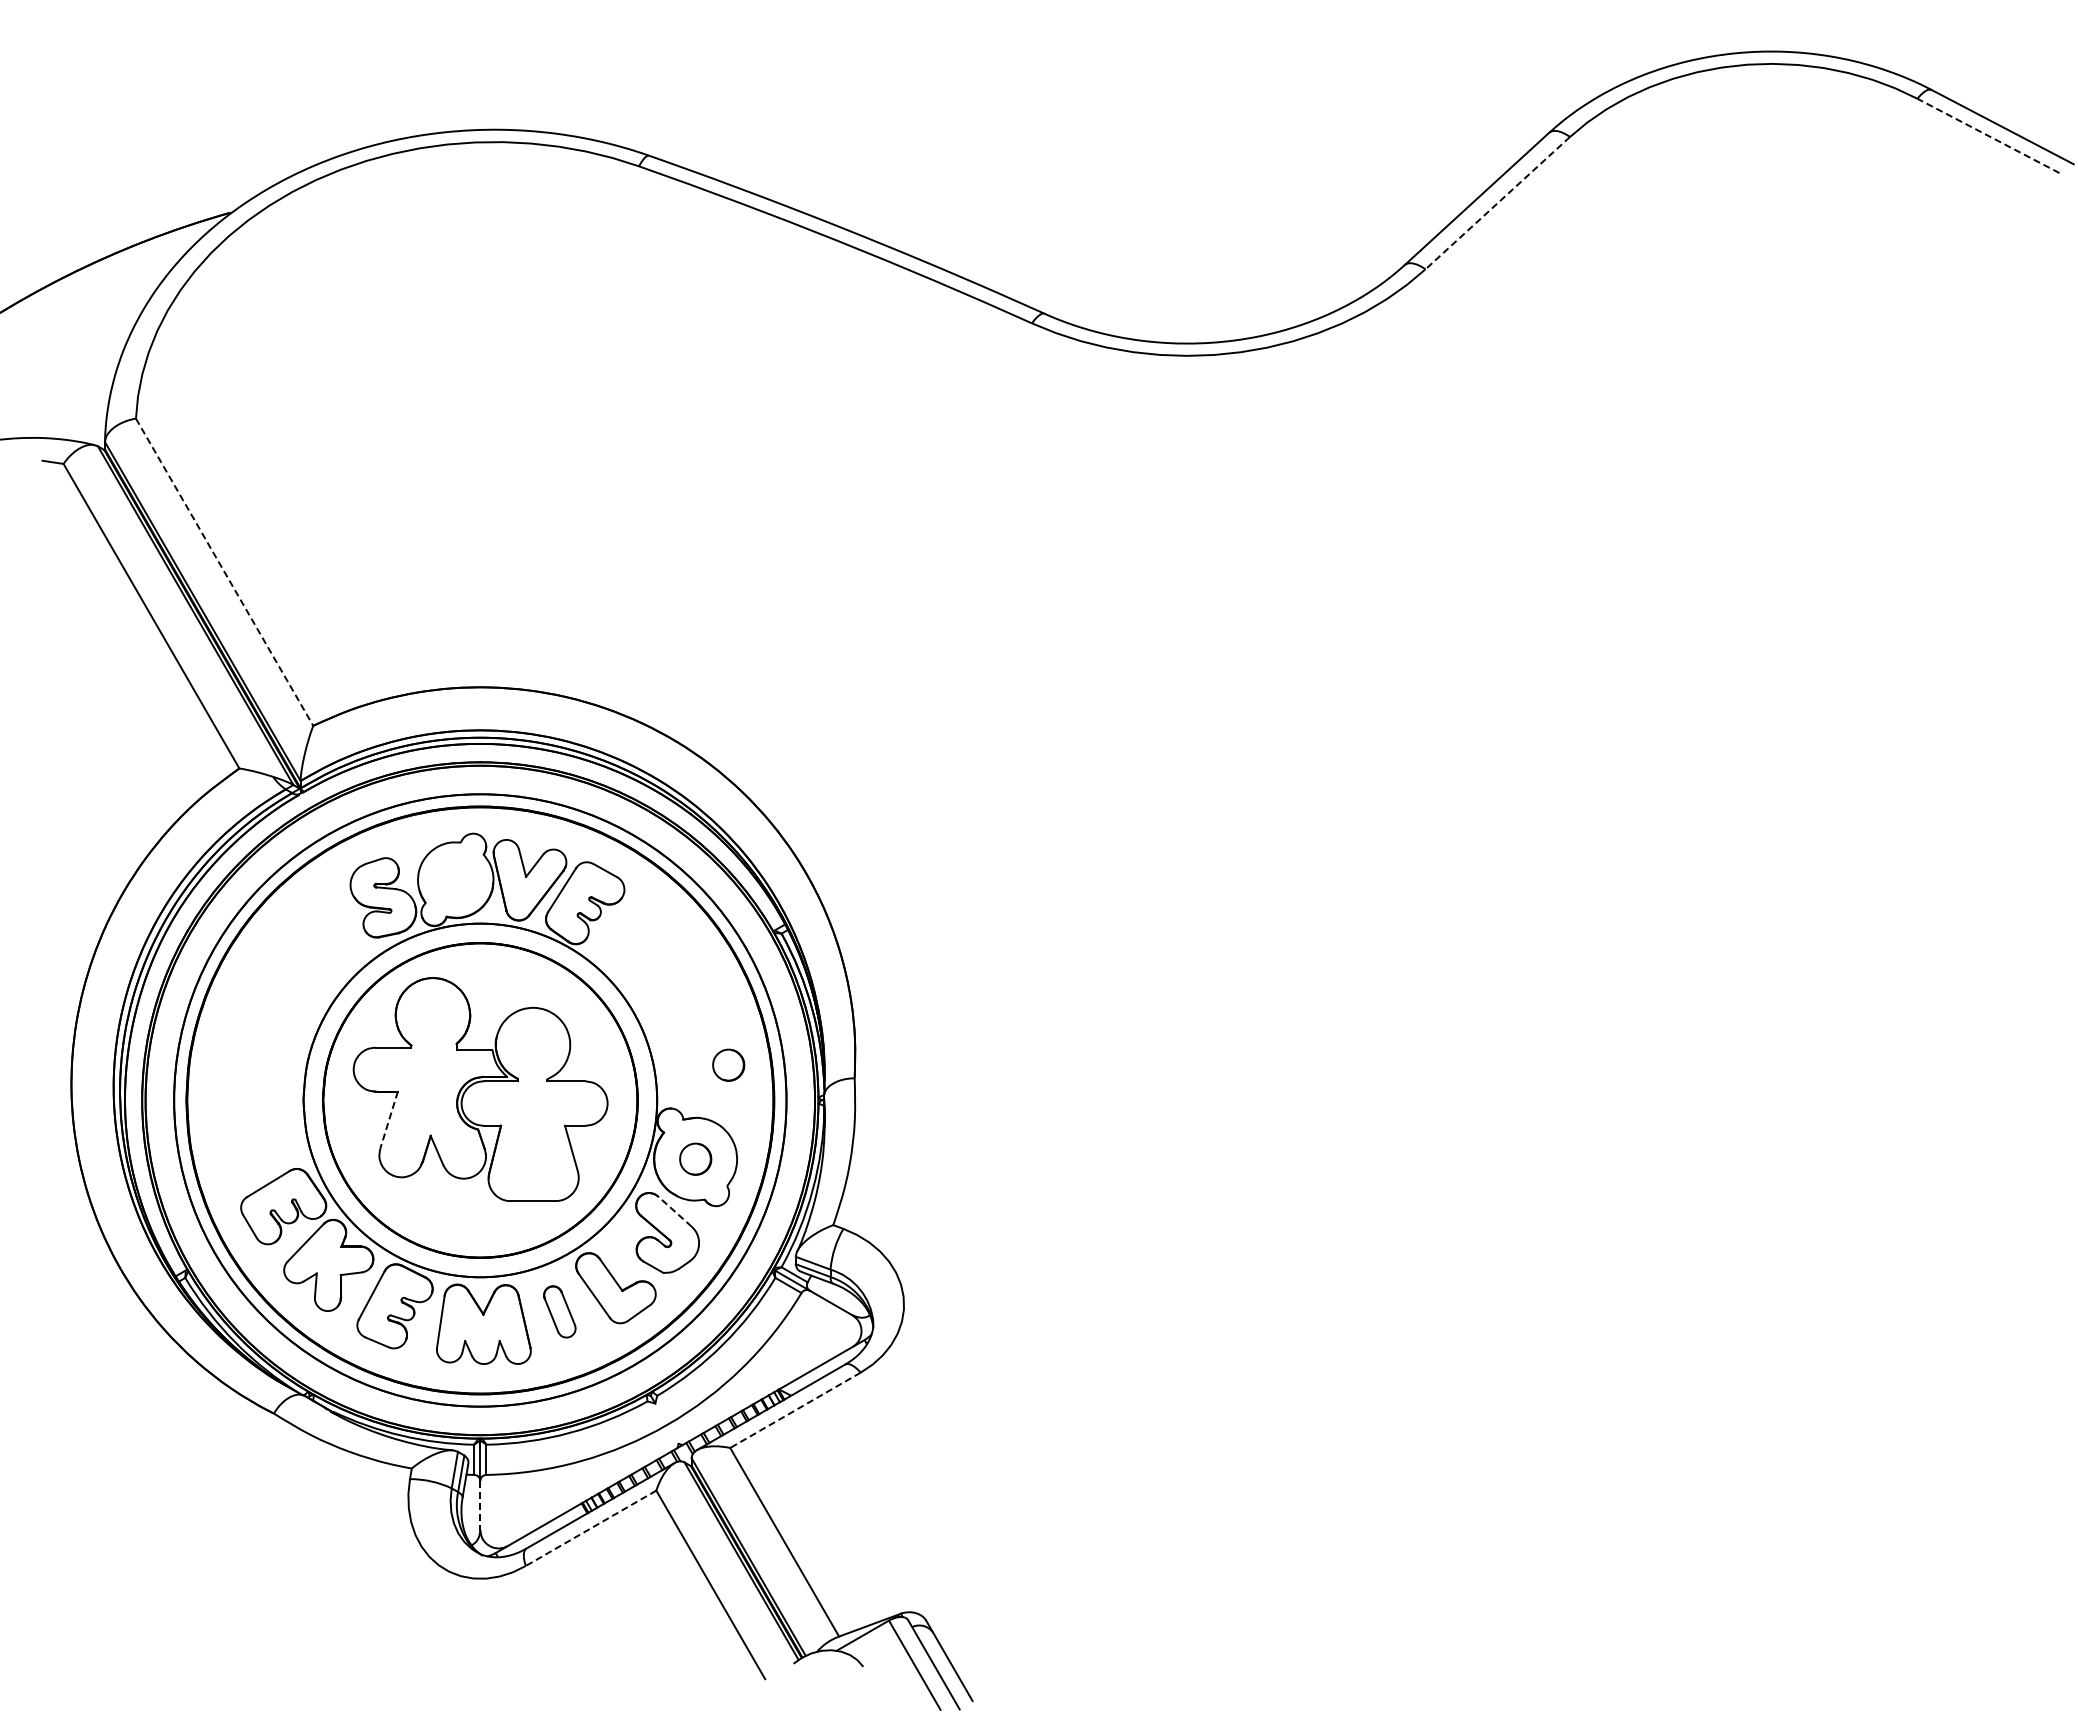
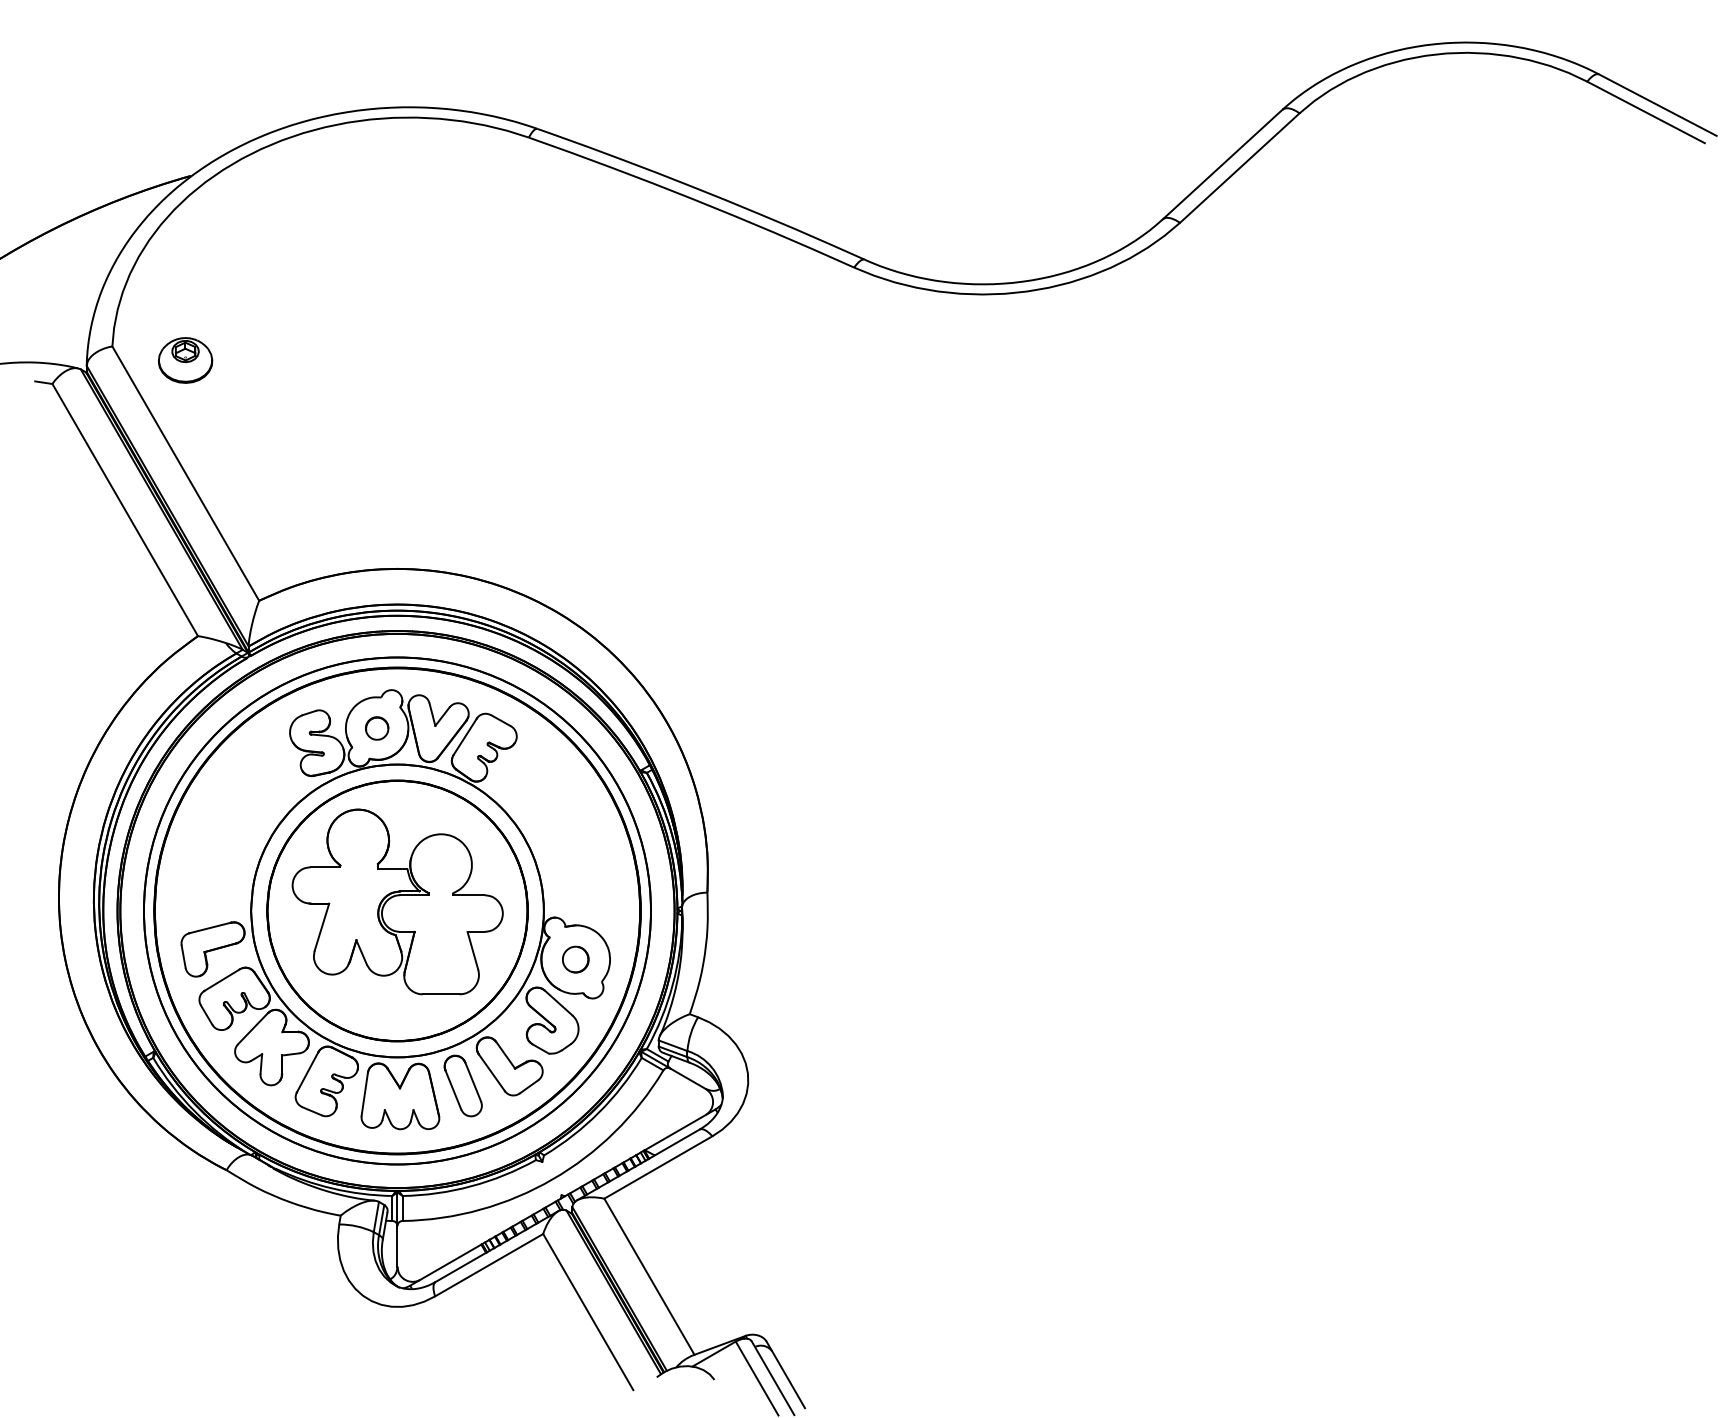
line: (1988, 135) -> (1646, 112), dashed -> solid
line: (1497, 203) -> (1239, 168), dashed -> solid
part: (224, 435) -> (185, 360), added
line: (224, 572) -> (185, 473), dashed -> solid
part: (455, 879) -> (376, 728), added
part: (728, 1064) -> (602, 881), removed
line: (389, 1120) -> (322, 927), dashed -> solid
part: (257, 1146) -> (212, 949), added
line: (674, 1211) -> (558, 1002), dashed -> solid
part: (559, 1311) -> (463, 1085), size x1.43
line: (795, 1410) -> (658, 1167), dashed -> solid
line: (480, 1506) -> (397, 1247), dashed -> solid
line: (590, 1528) -> (488, 1265), dashed -> solid

